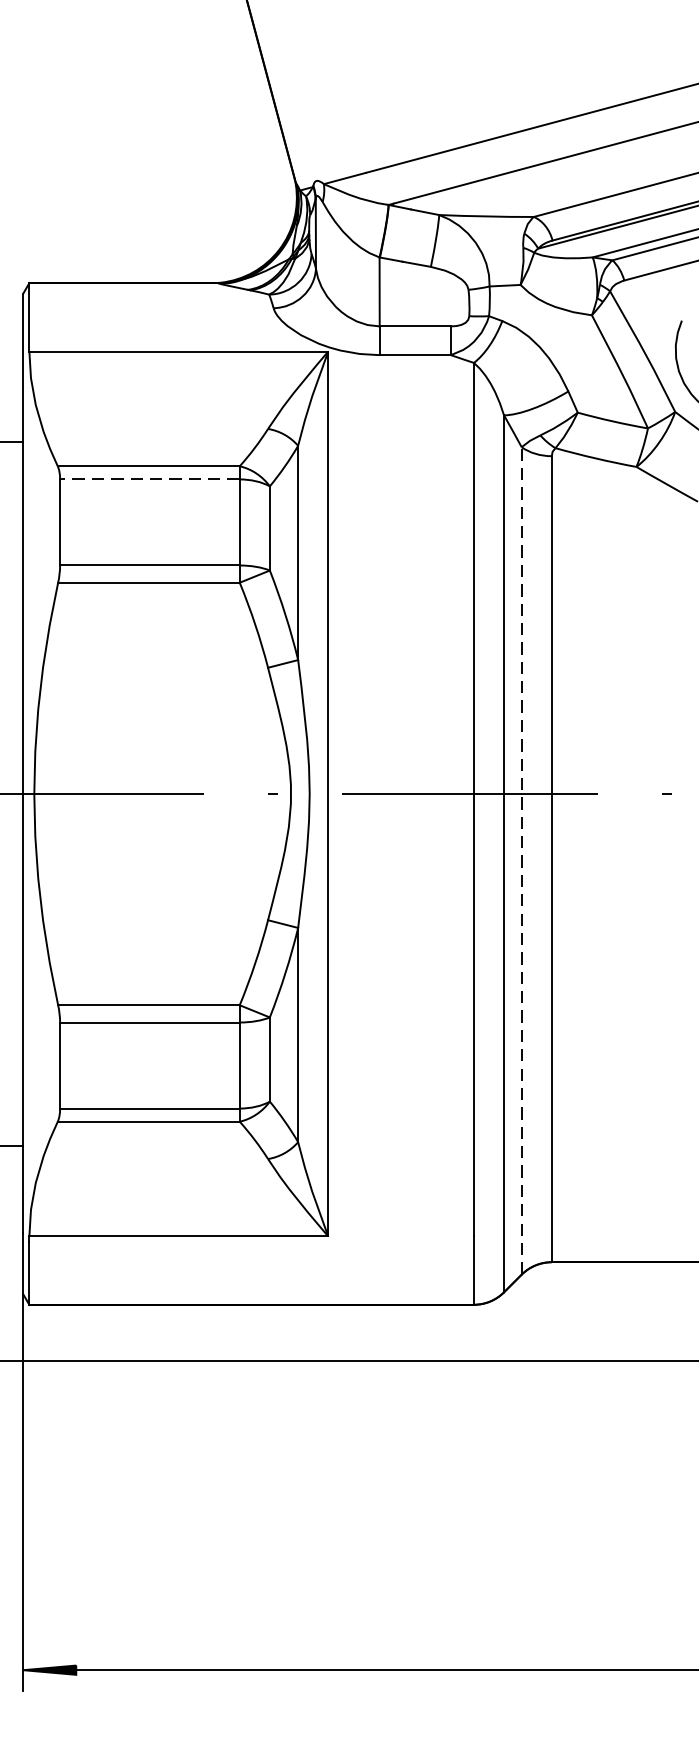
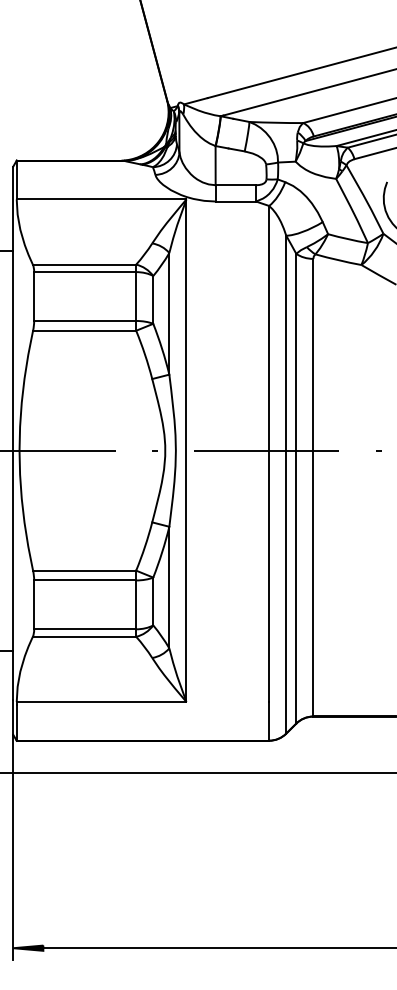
line: (148, 480) -> (84, 272), dashed -> solid
line: (522, 860) -> (296, 488), dashed -> solid

